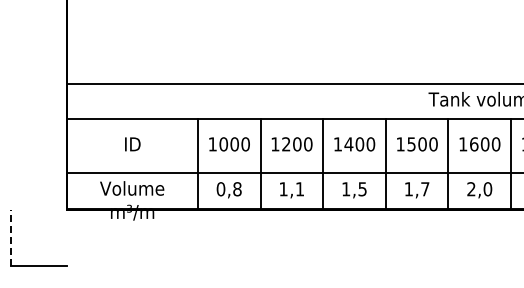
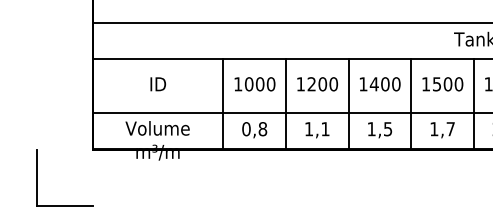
line: (11, 238) -> (36, 178), dashed -> solid

